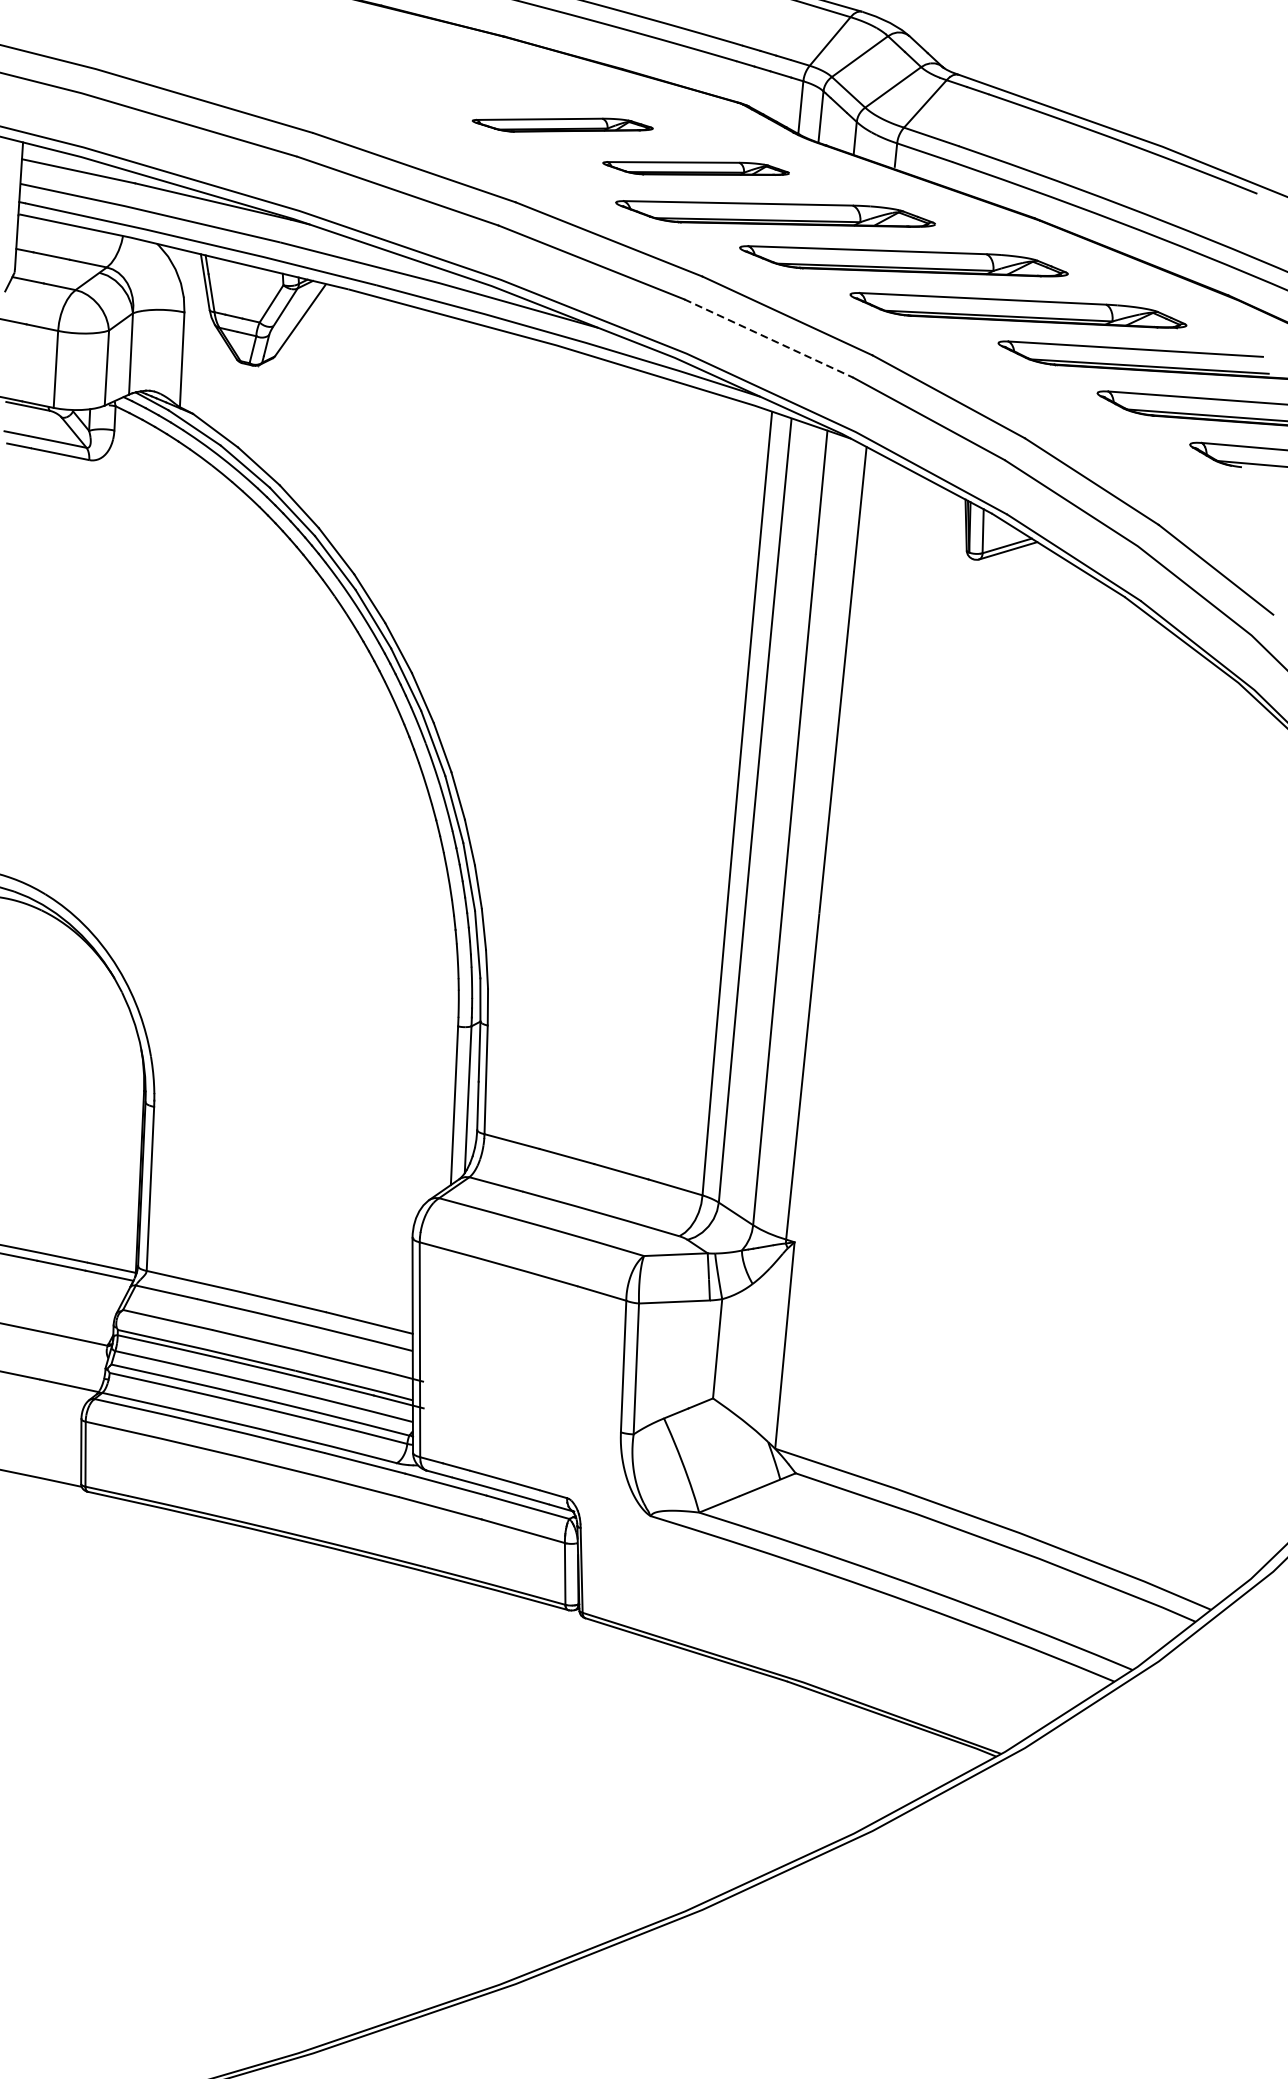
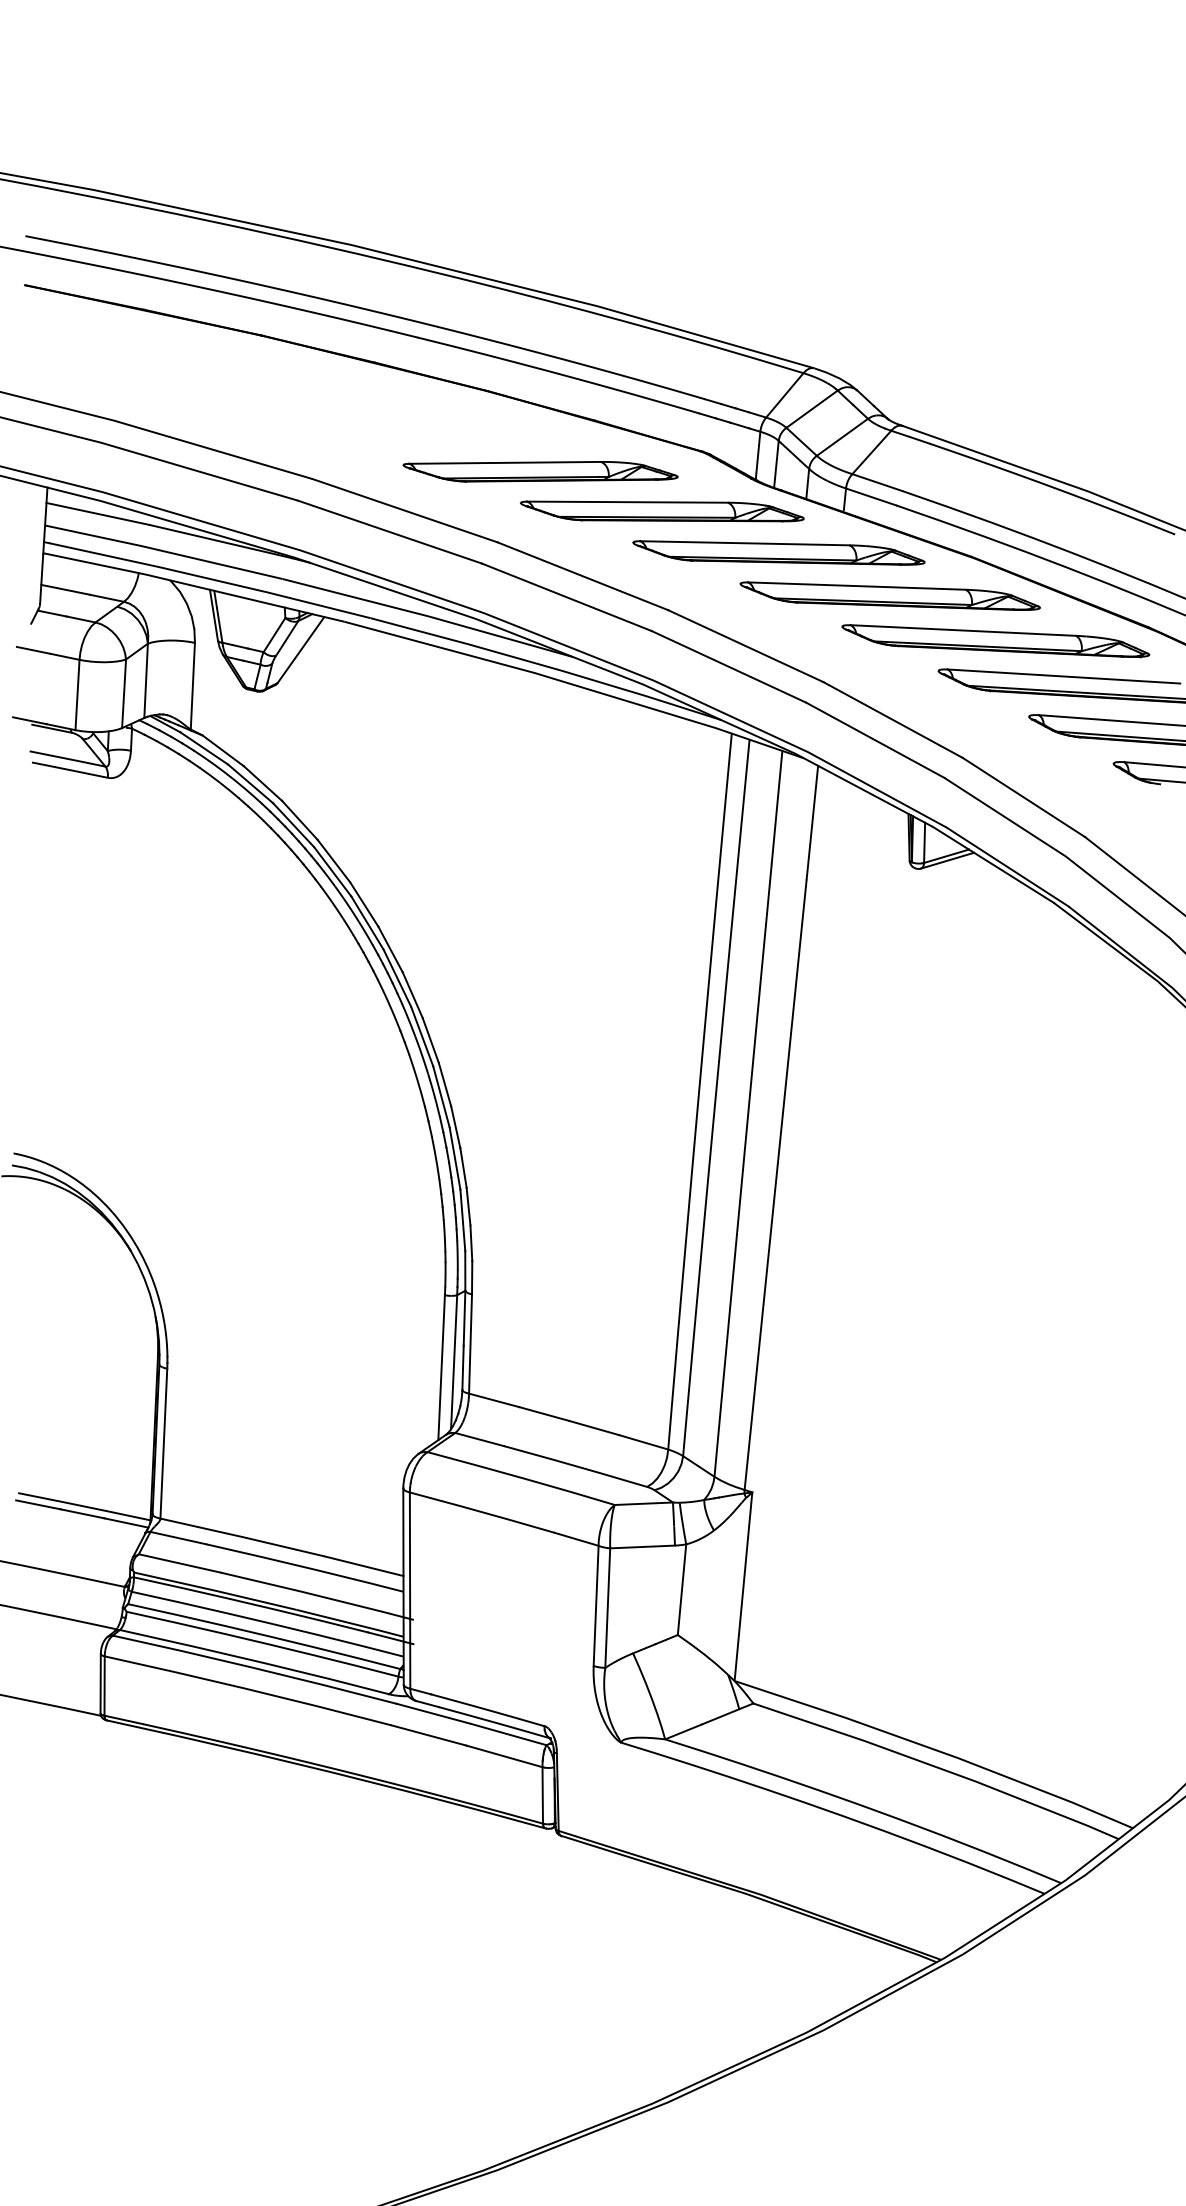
part: (562, 124) -> (540, 471), size x1.67
part: (696, 168) -> (662, 511), size x1.67
part: (775, 213) -> (778, 552), moved
part: (903, 260) -> (889, 595), moved
part: (1018, 310) -> (995, 641), moved
line: (769, 338) -> (729, 666), dashed -> solid

